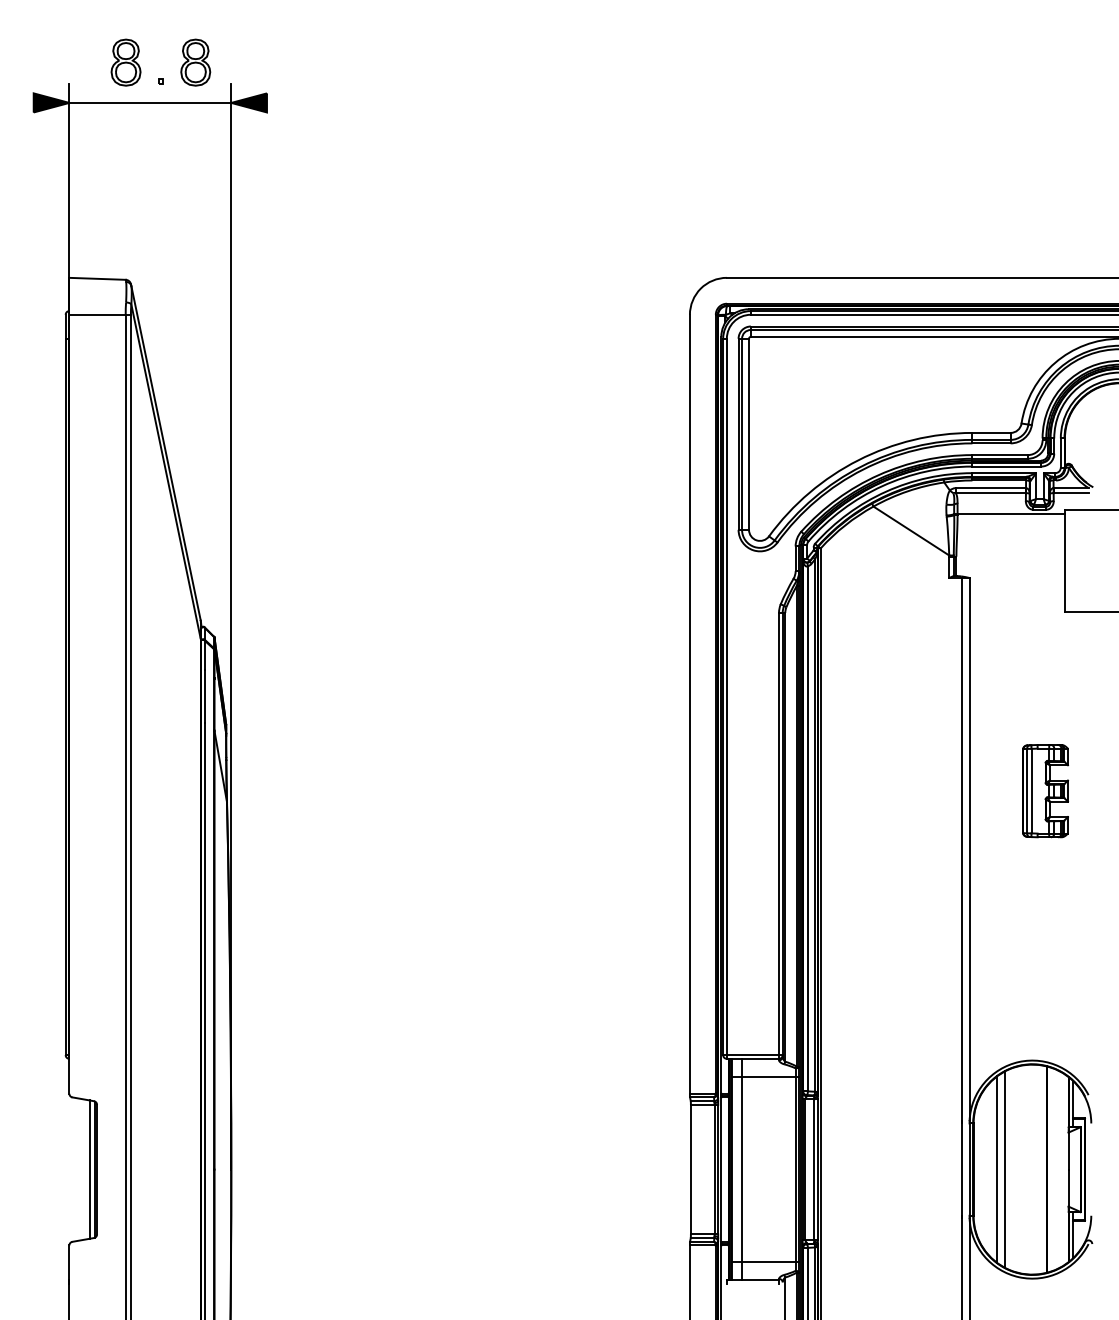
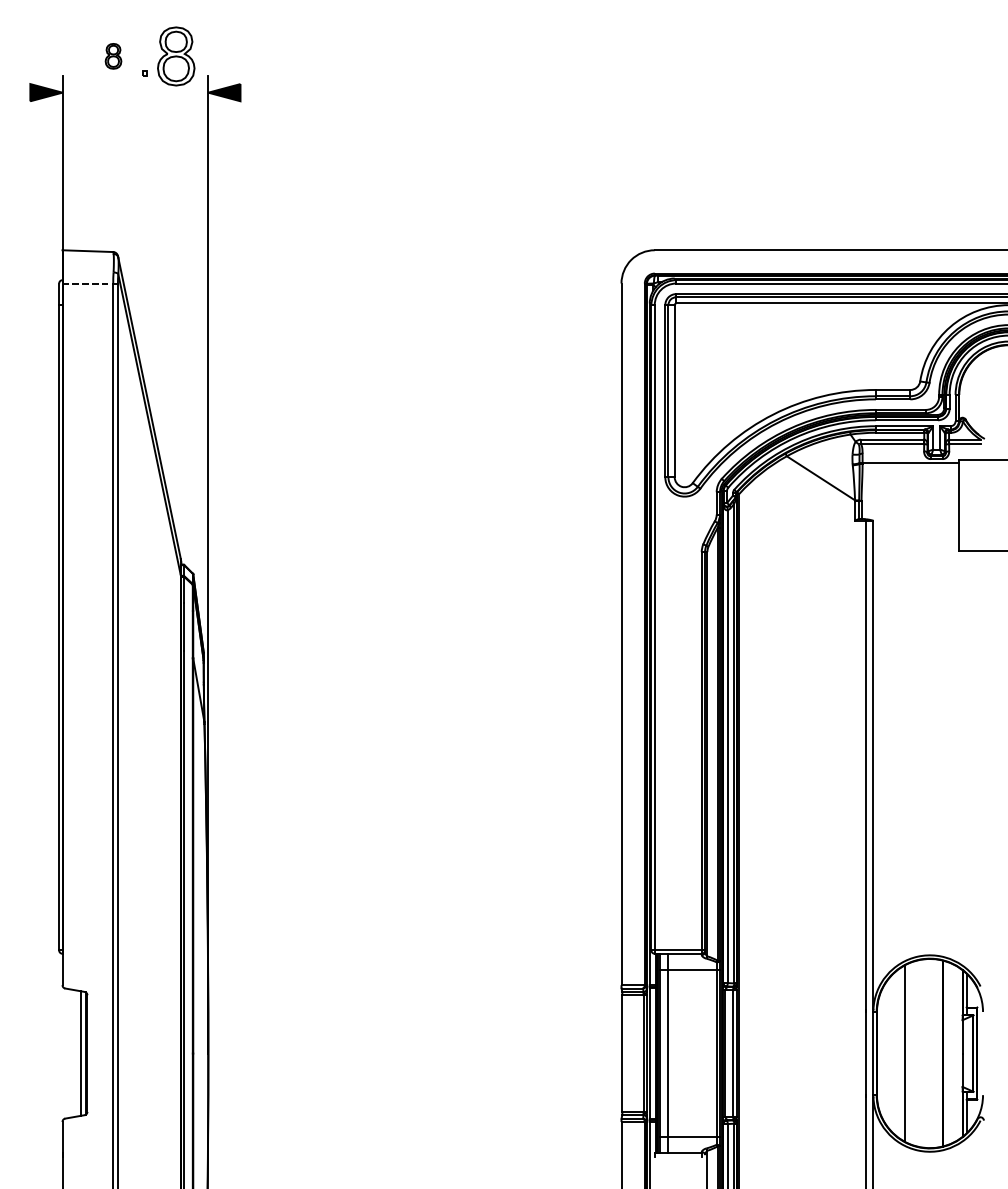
part: (125, 62) -> (113, 56), size x0.6
part: (195, 62) -> (176, 56), size x1.4
line: (150, 102) -> (135, 92), removed
line: (98, 314) -> (88, 283), solid -> dashed
part: (1045, 791) -> (941, 712), removed
line: (997, 1169) -> (898, 1053), removed

